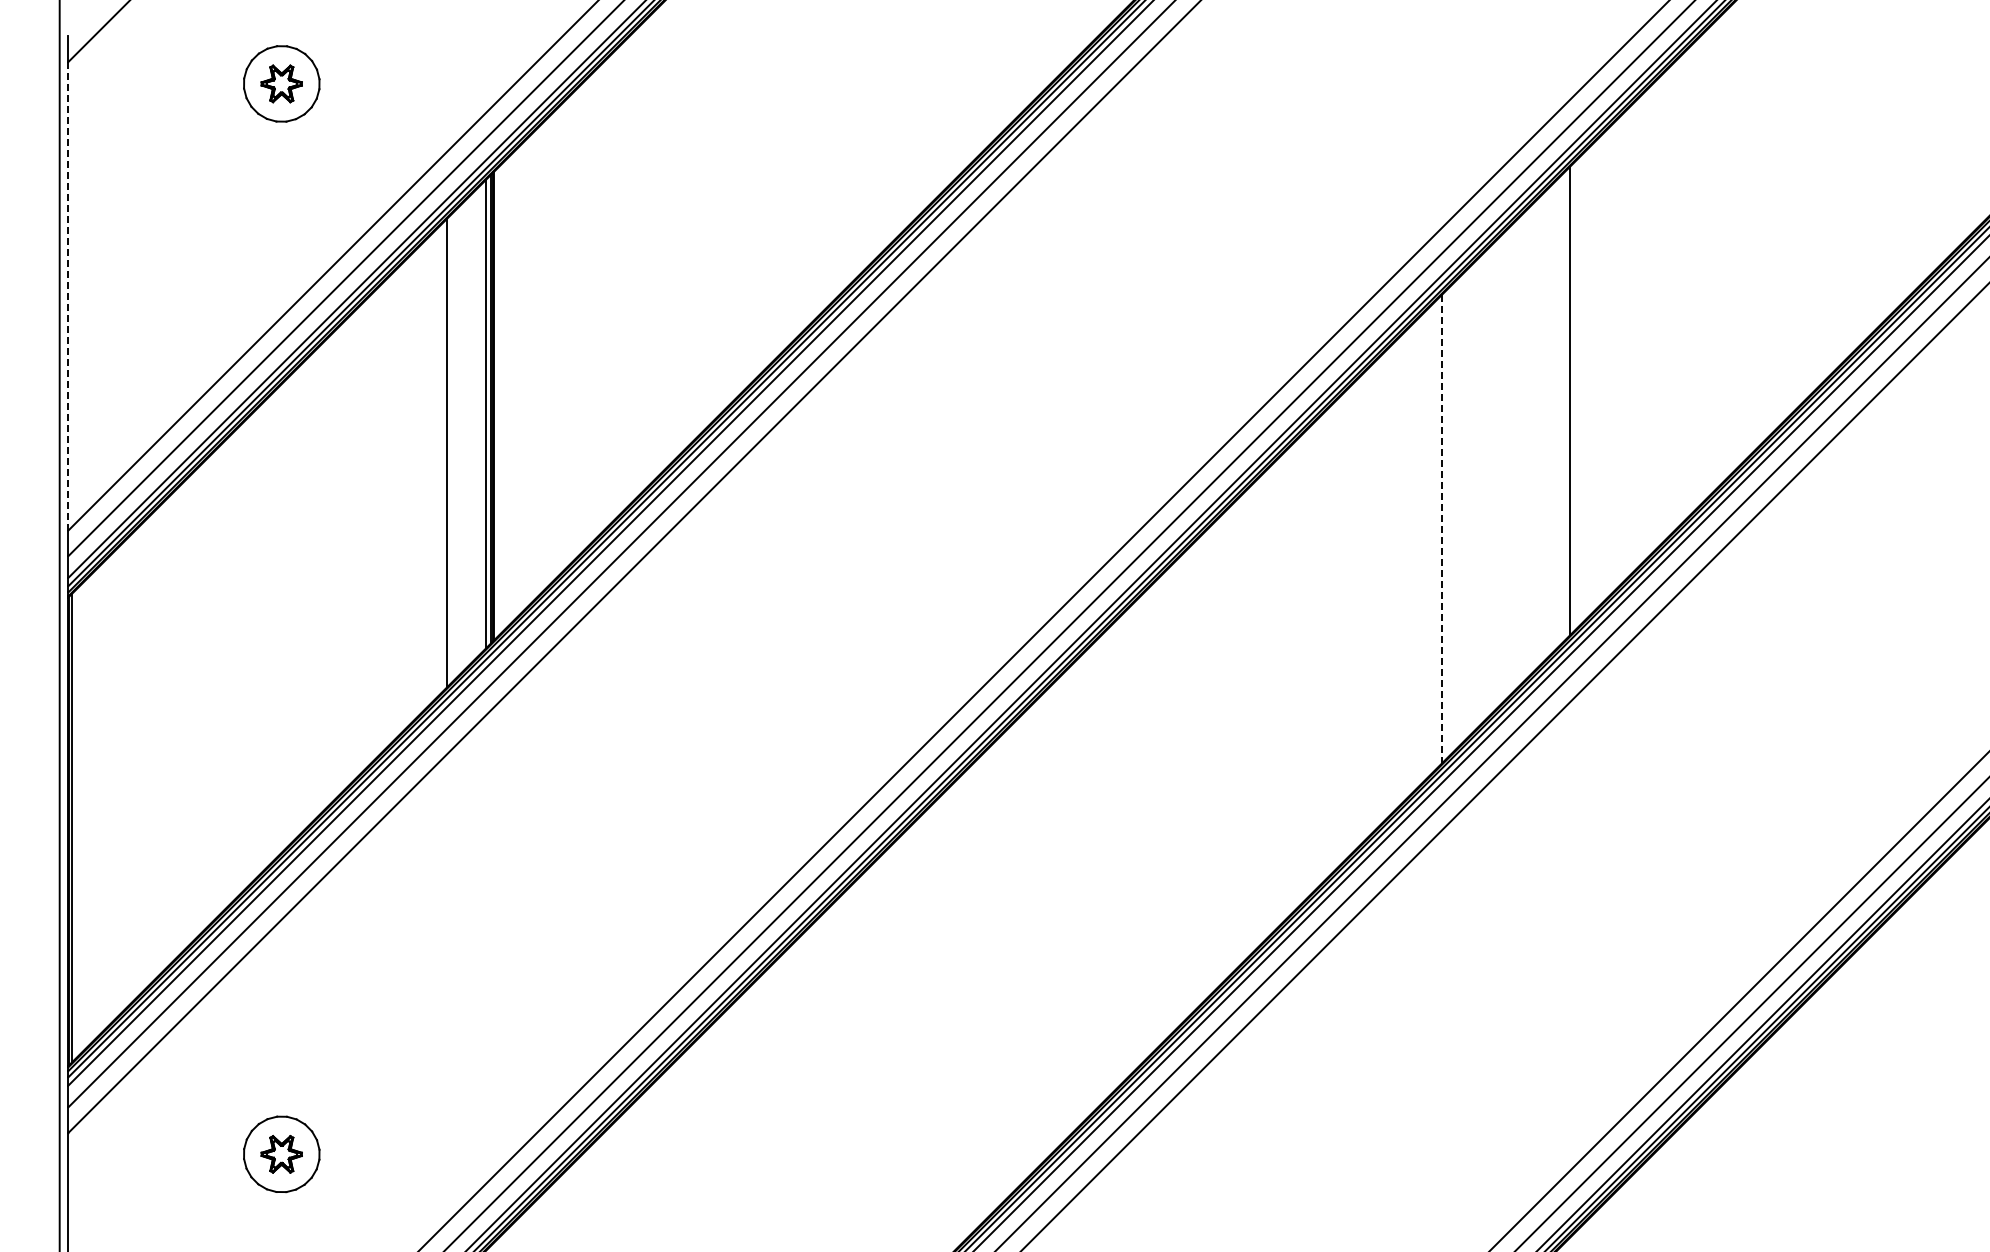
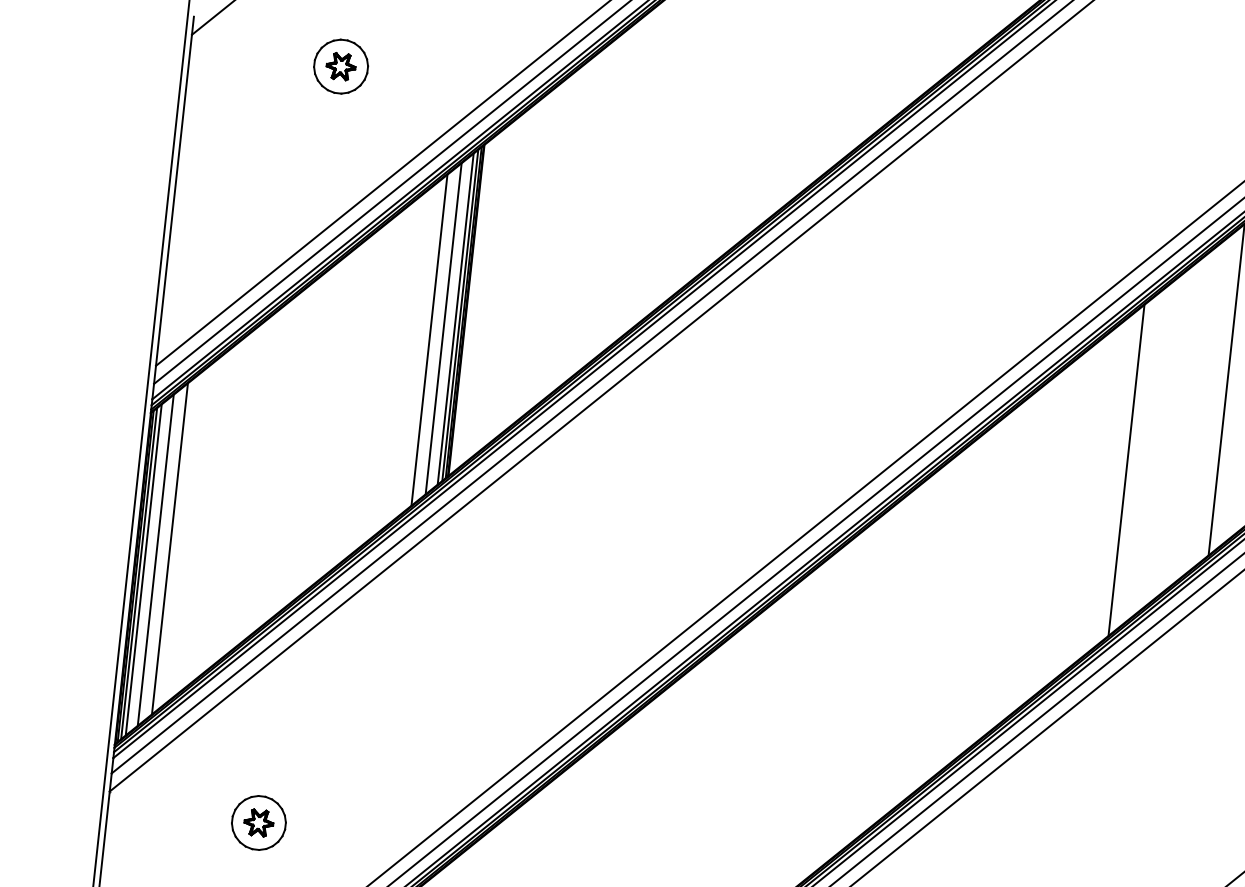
line: (68, 296) -> (174, 200), dashed -> solid
line: (480, 419) -> (455, 319), added
line: (465, 434) -> (443, 328), added
line: (1441, 529) -> (1126, 470), dashed -> solid
line: (115, 784) -> (169, 548), added
line: (97, 802) -> (155, 560), added
line: (82, 817) -> (143, 569), added
line: (76, 823) -> (139, 573), added

